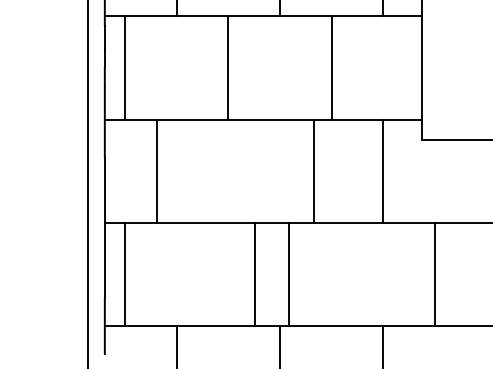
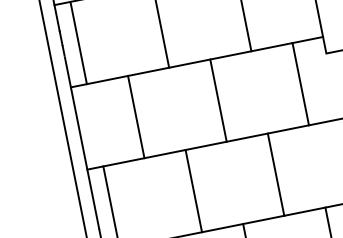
line: (156, 170) -> (136, 116), moved
line: (313, 170) -> (218, 100), moved
line: (255, 274) -> (193, 191), moved
line: (288, 274) -> (275, 174), moved

